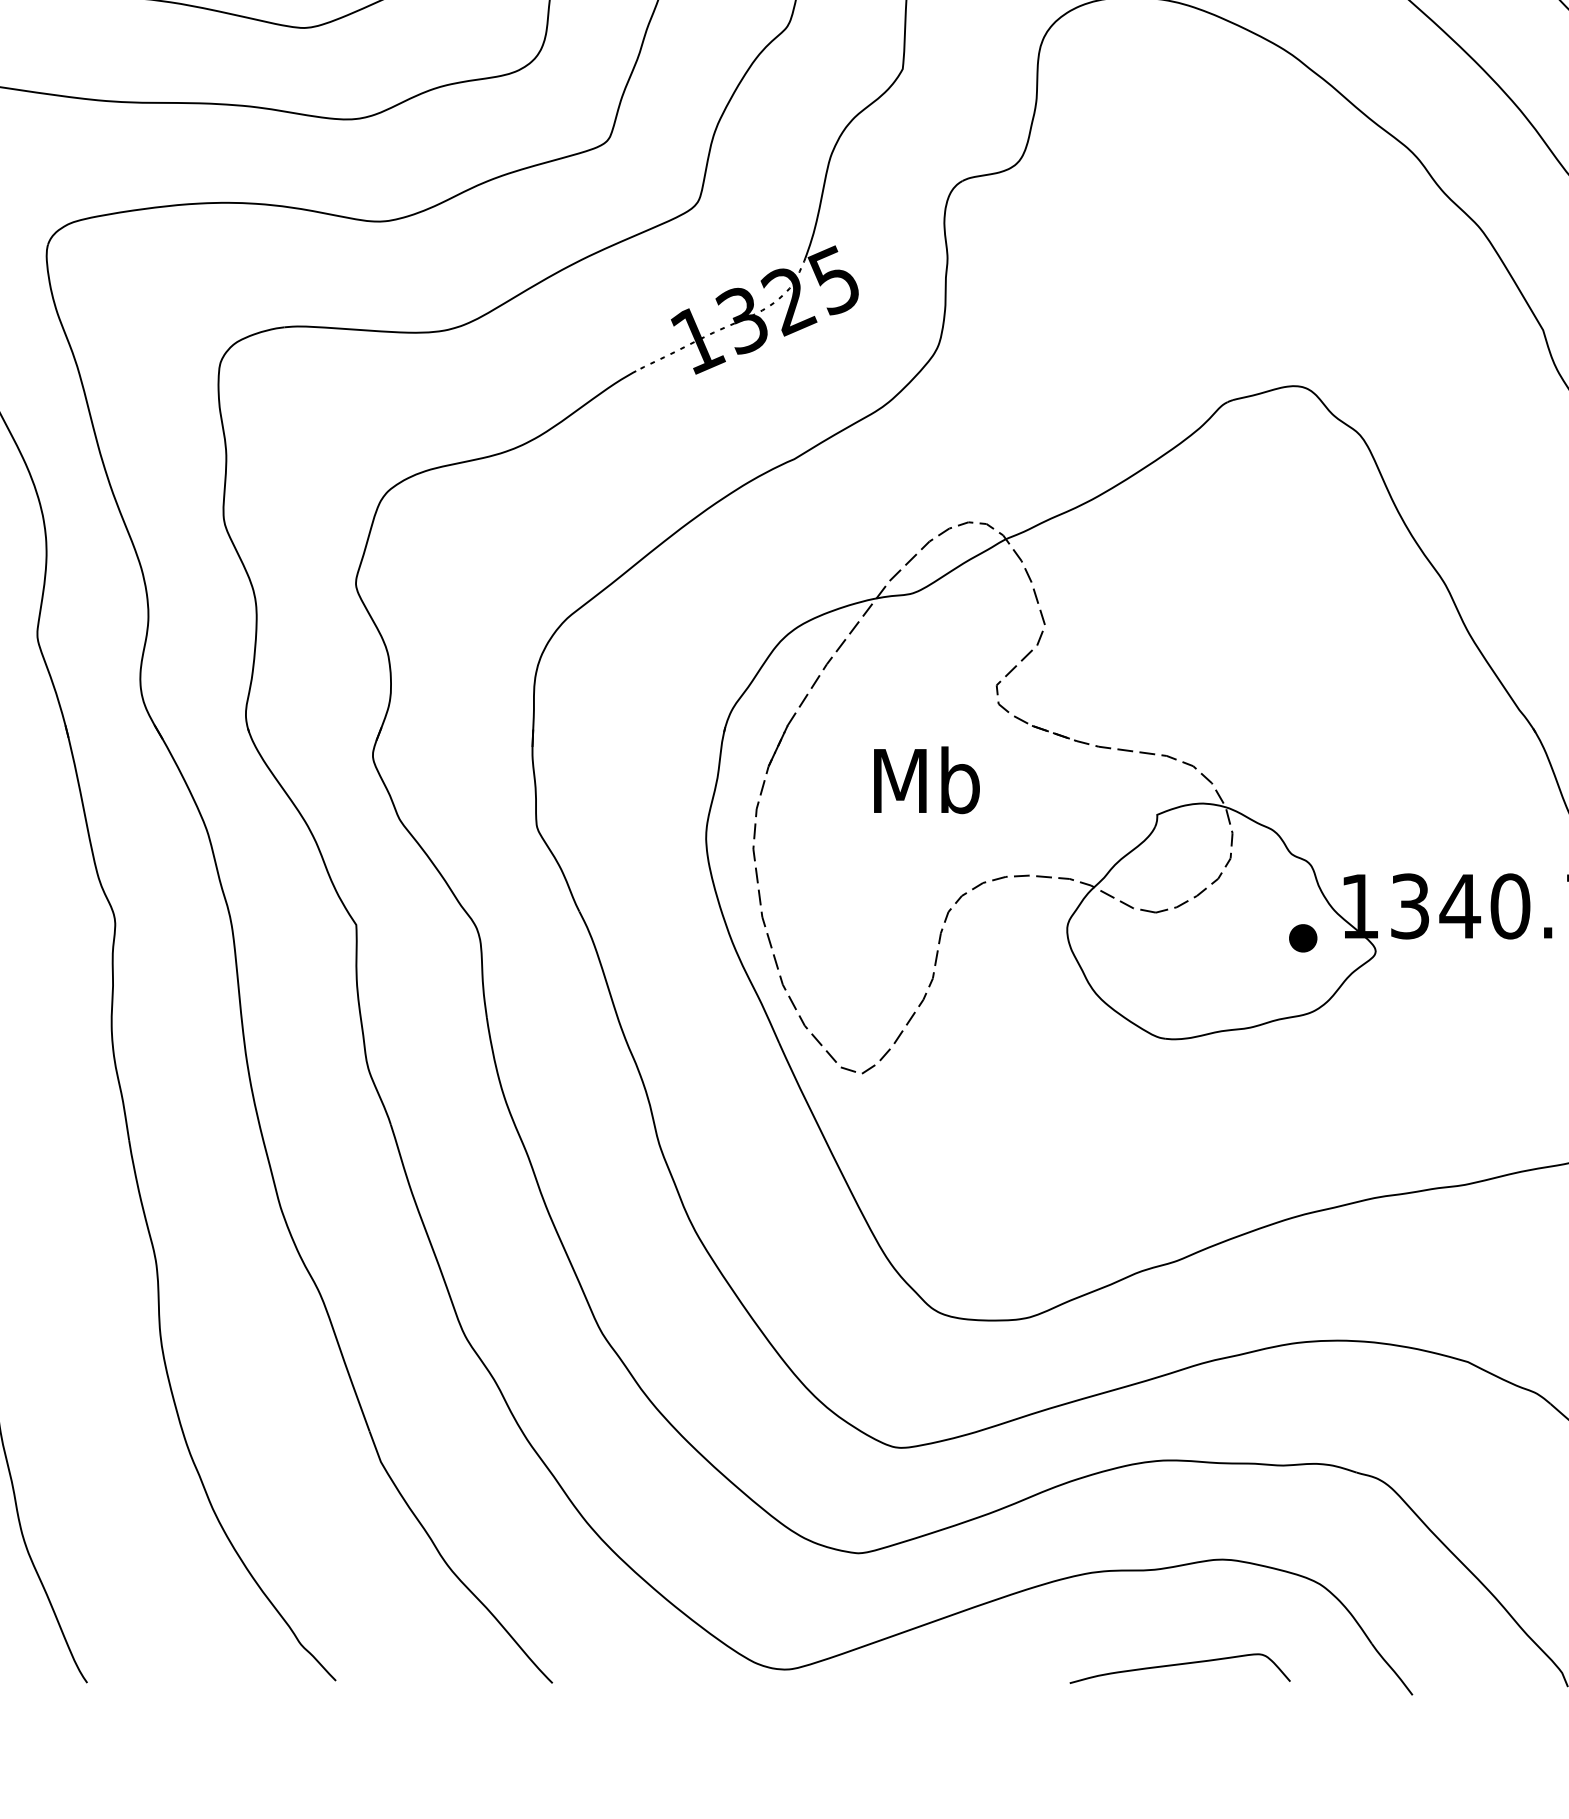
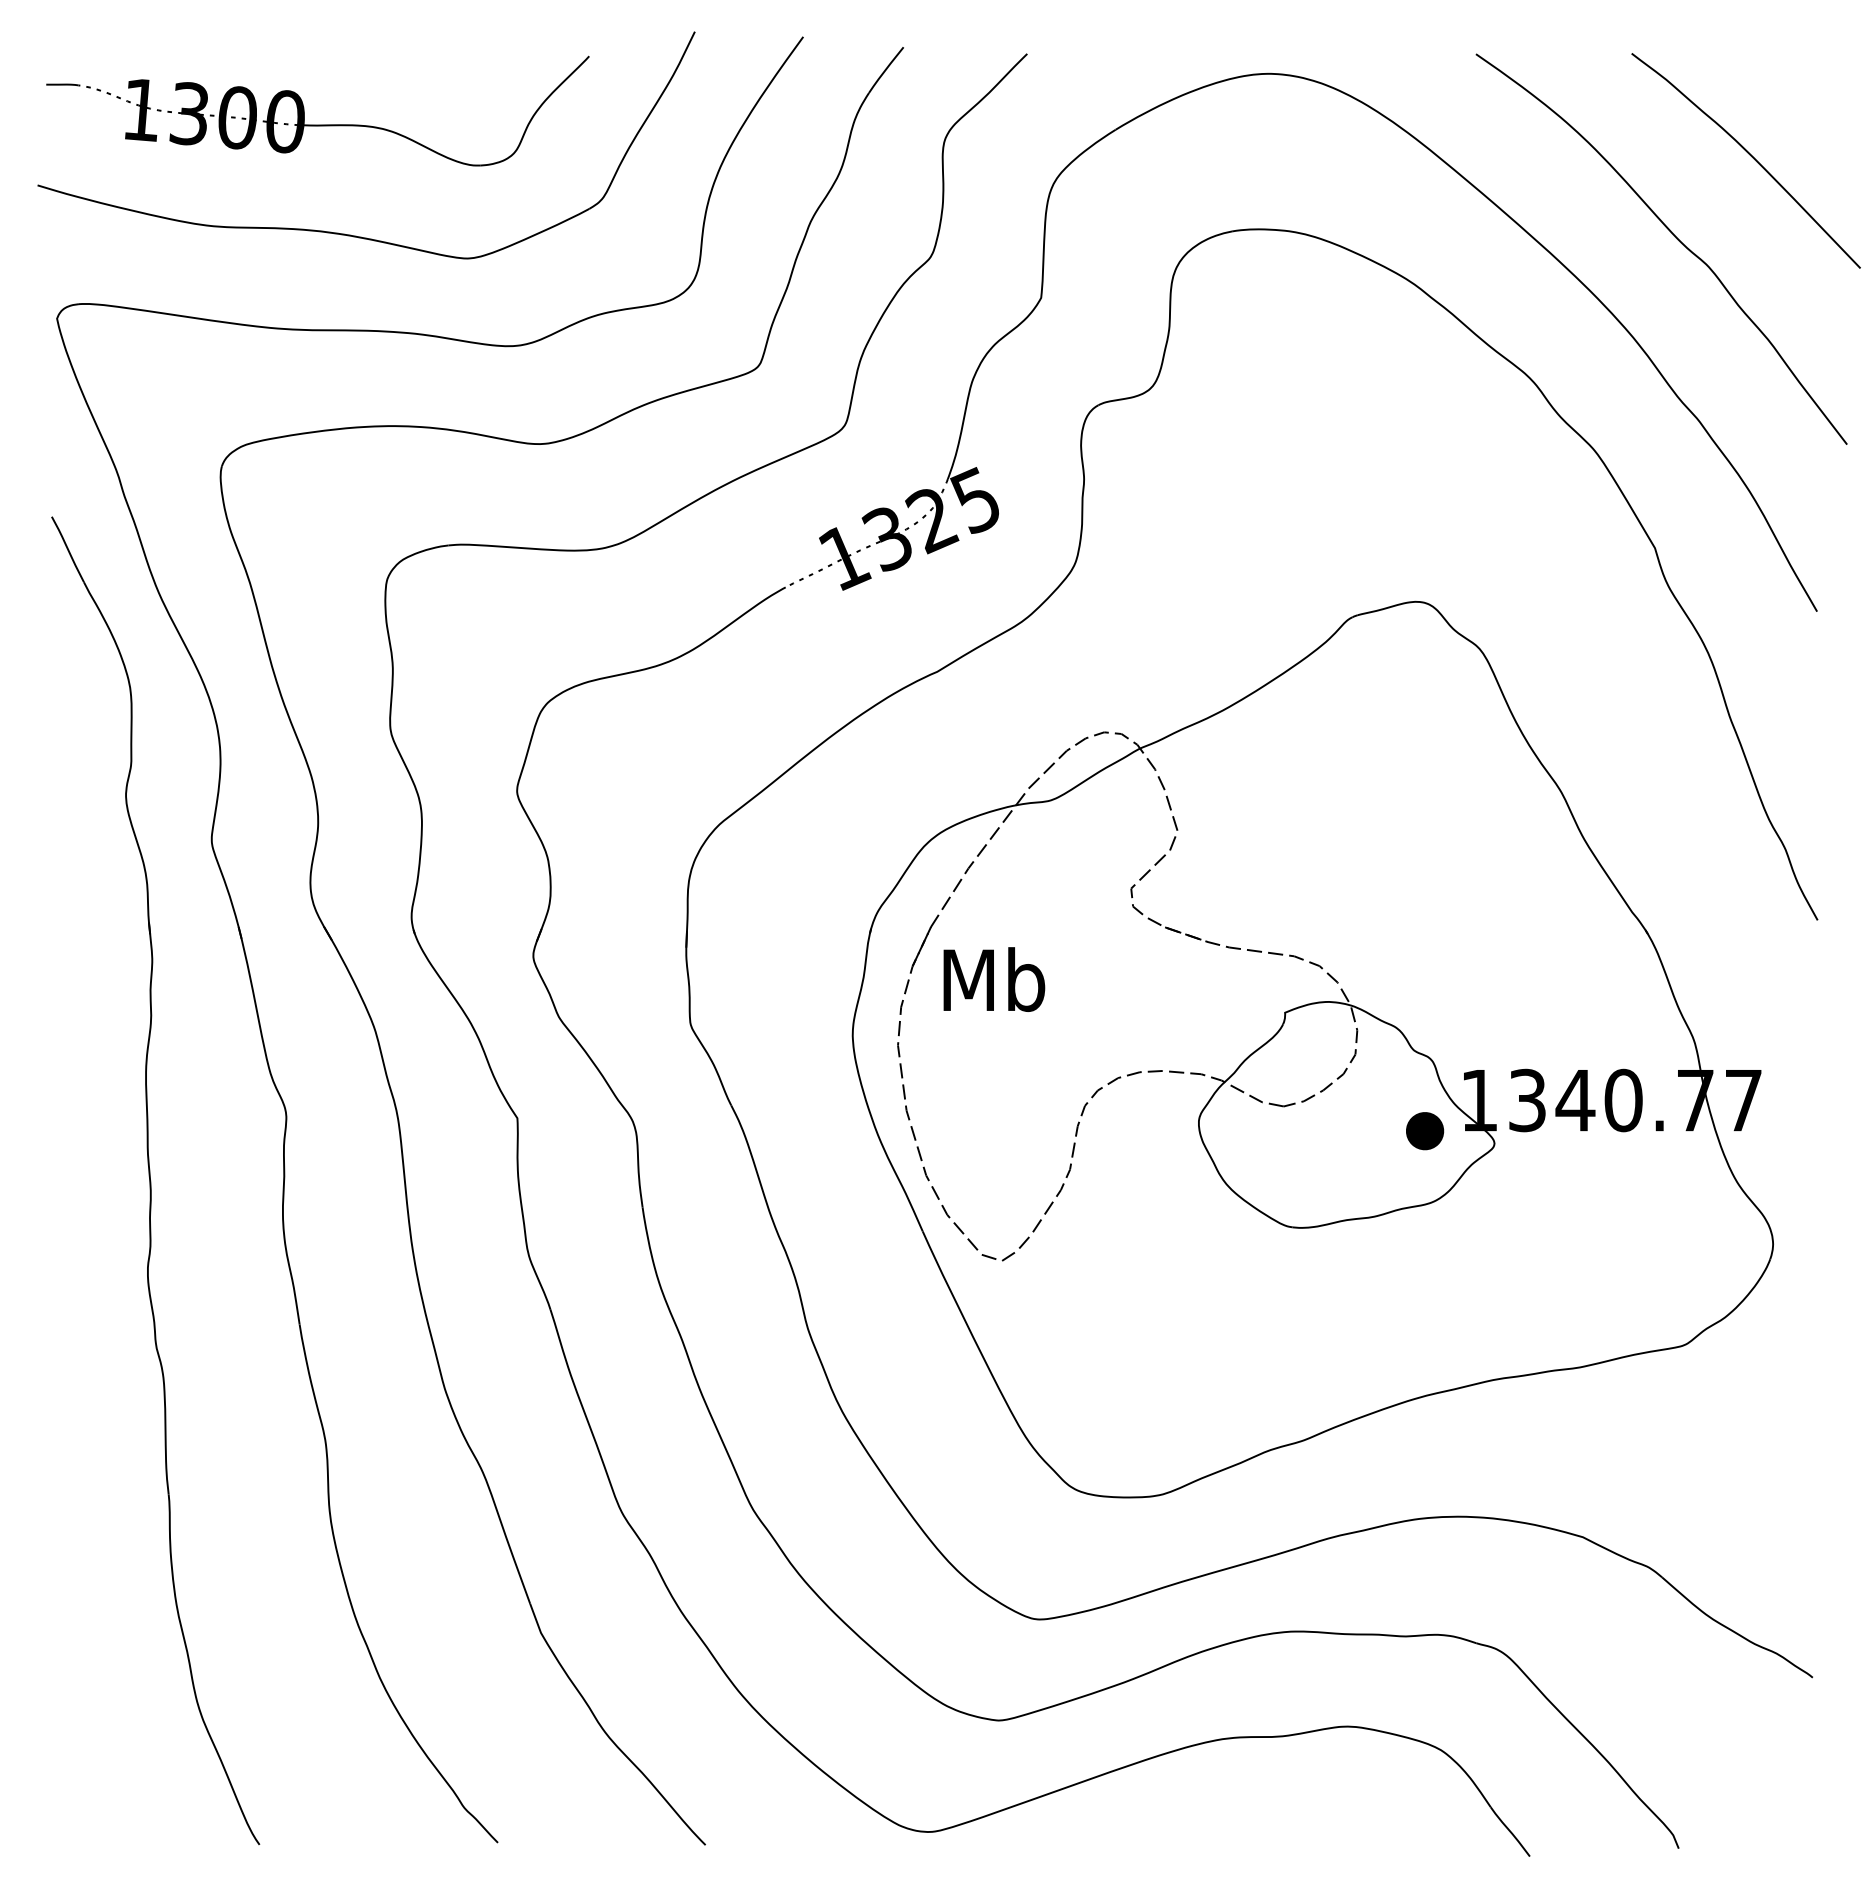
text: (927, 780) -> (994, 979), moved
part: (1302, 937) -> (1424, 1130), size x1.4
curve: (1180, 1664) -> (1307, 1827), removed

